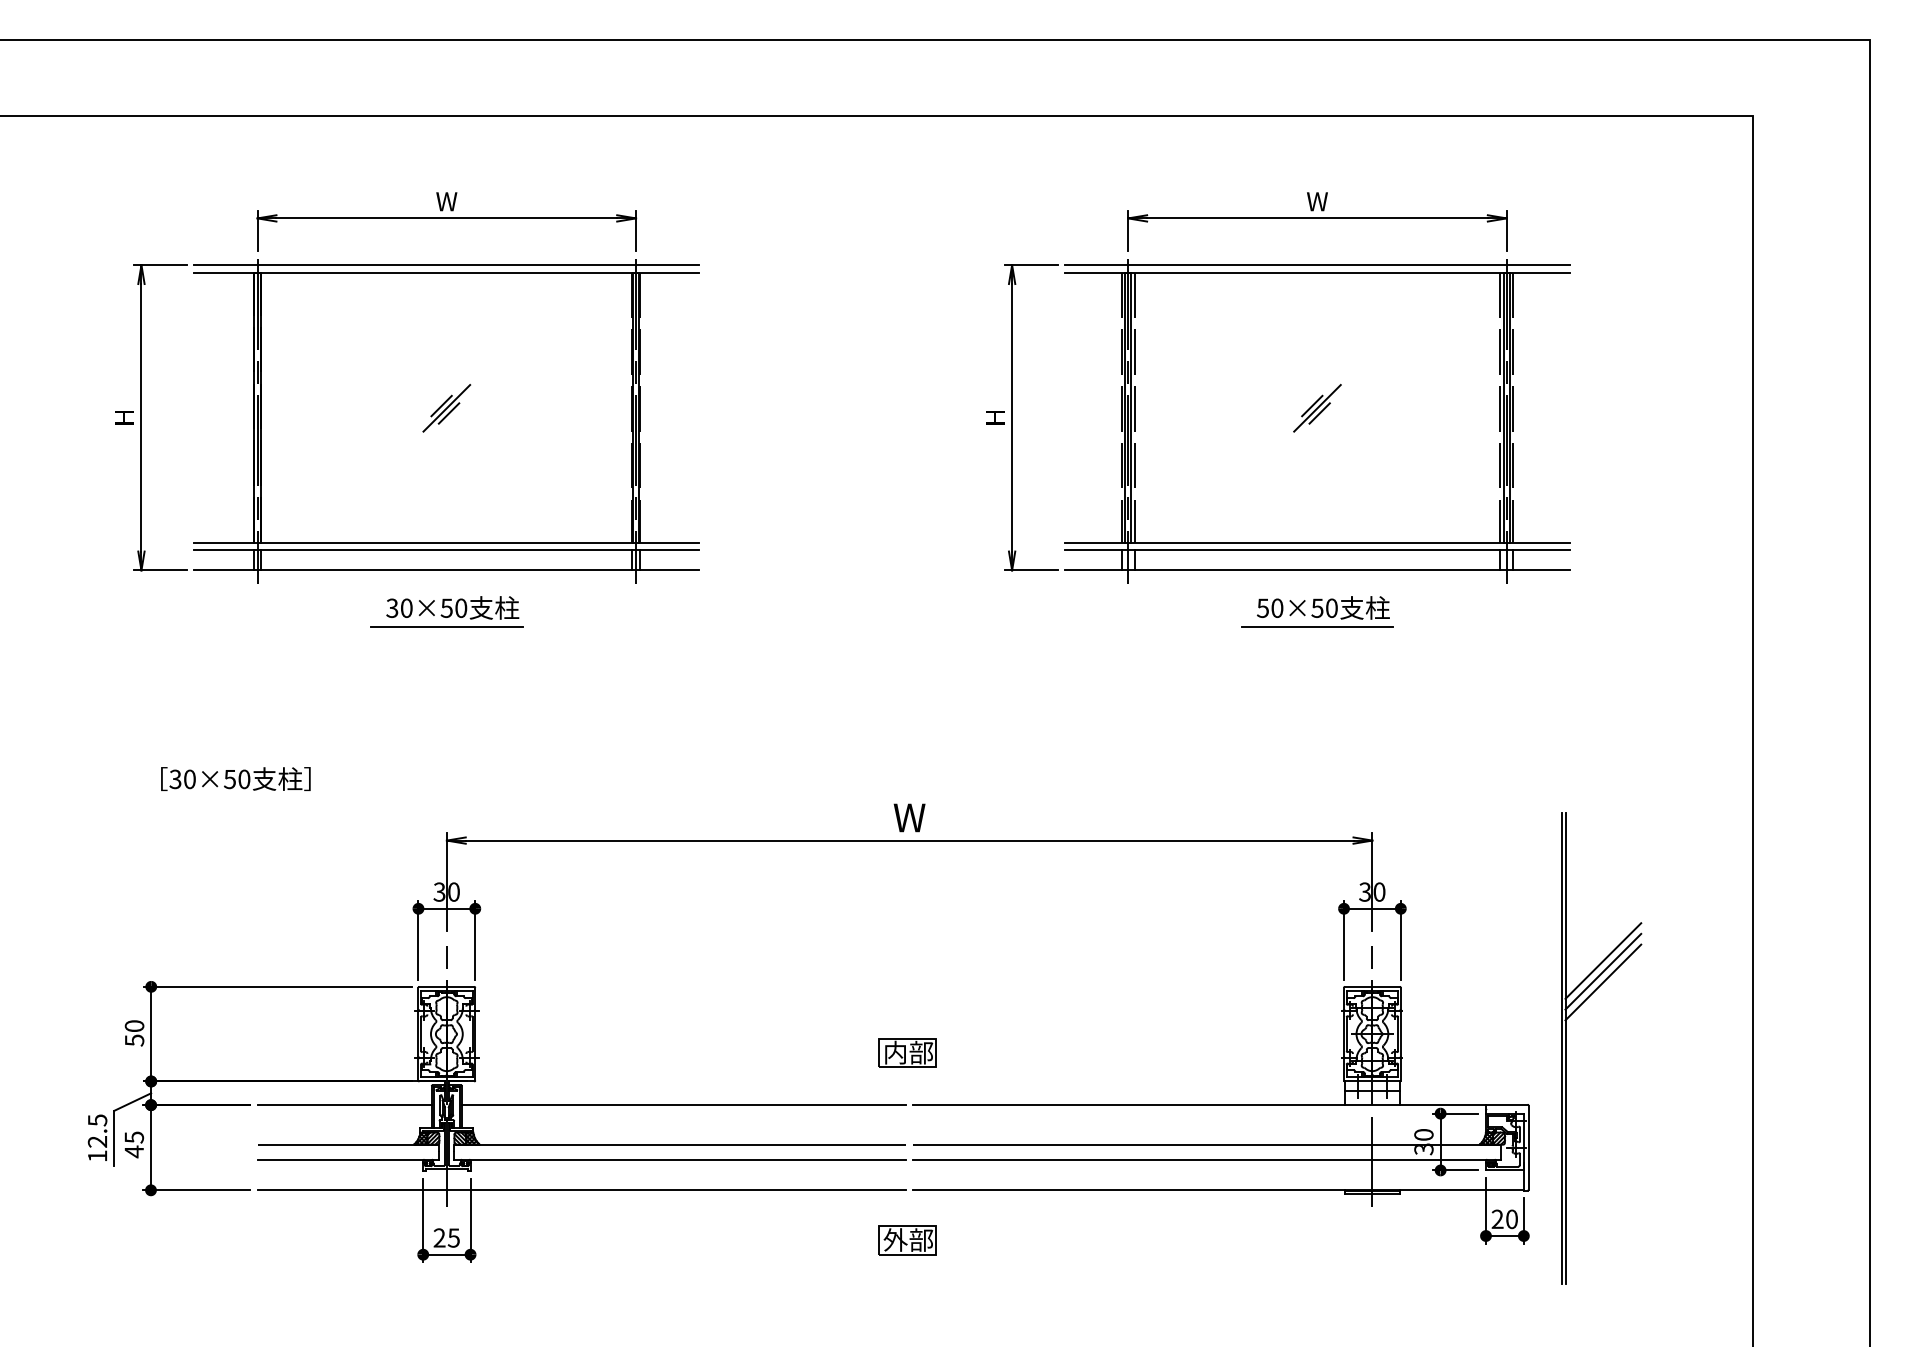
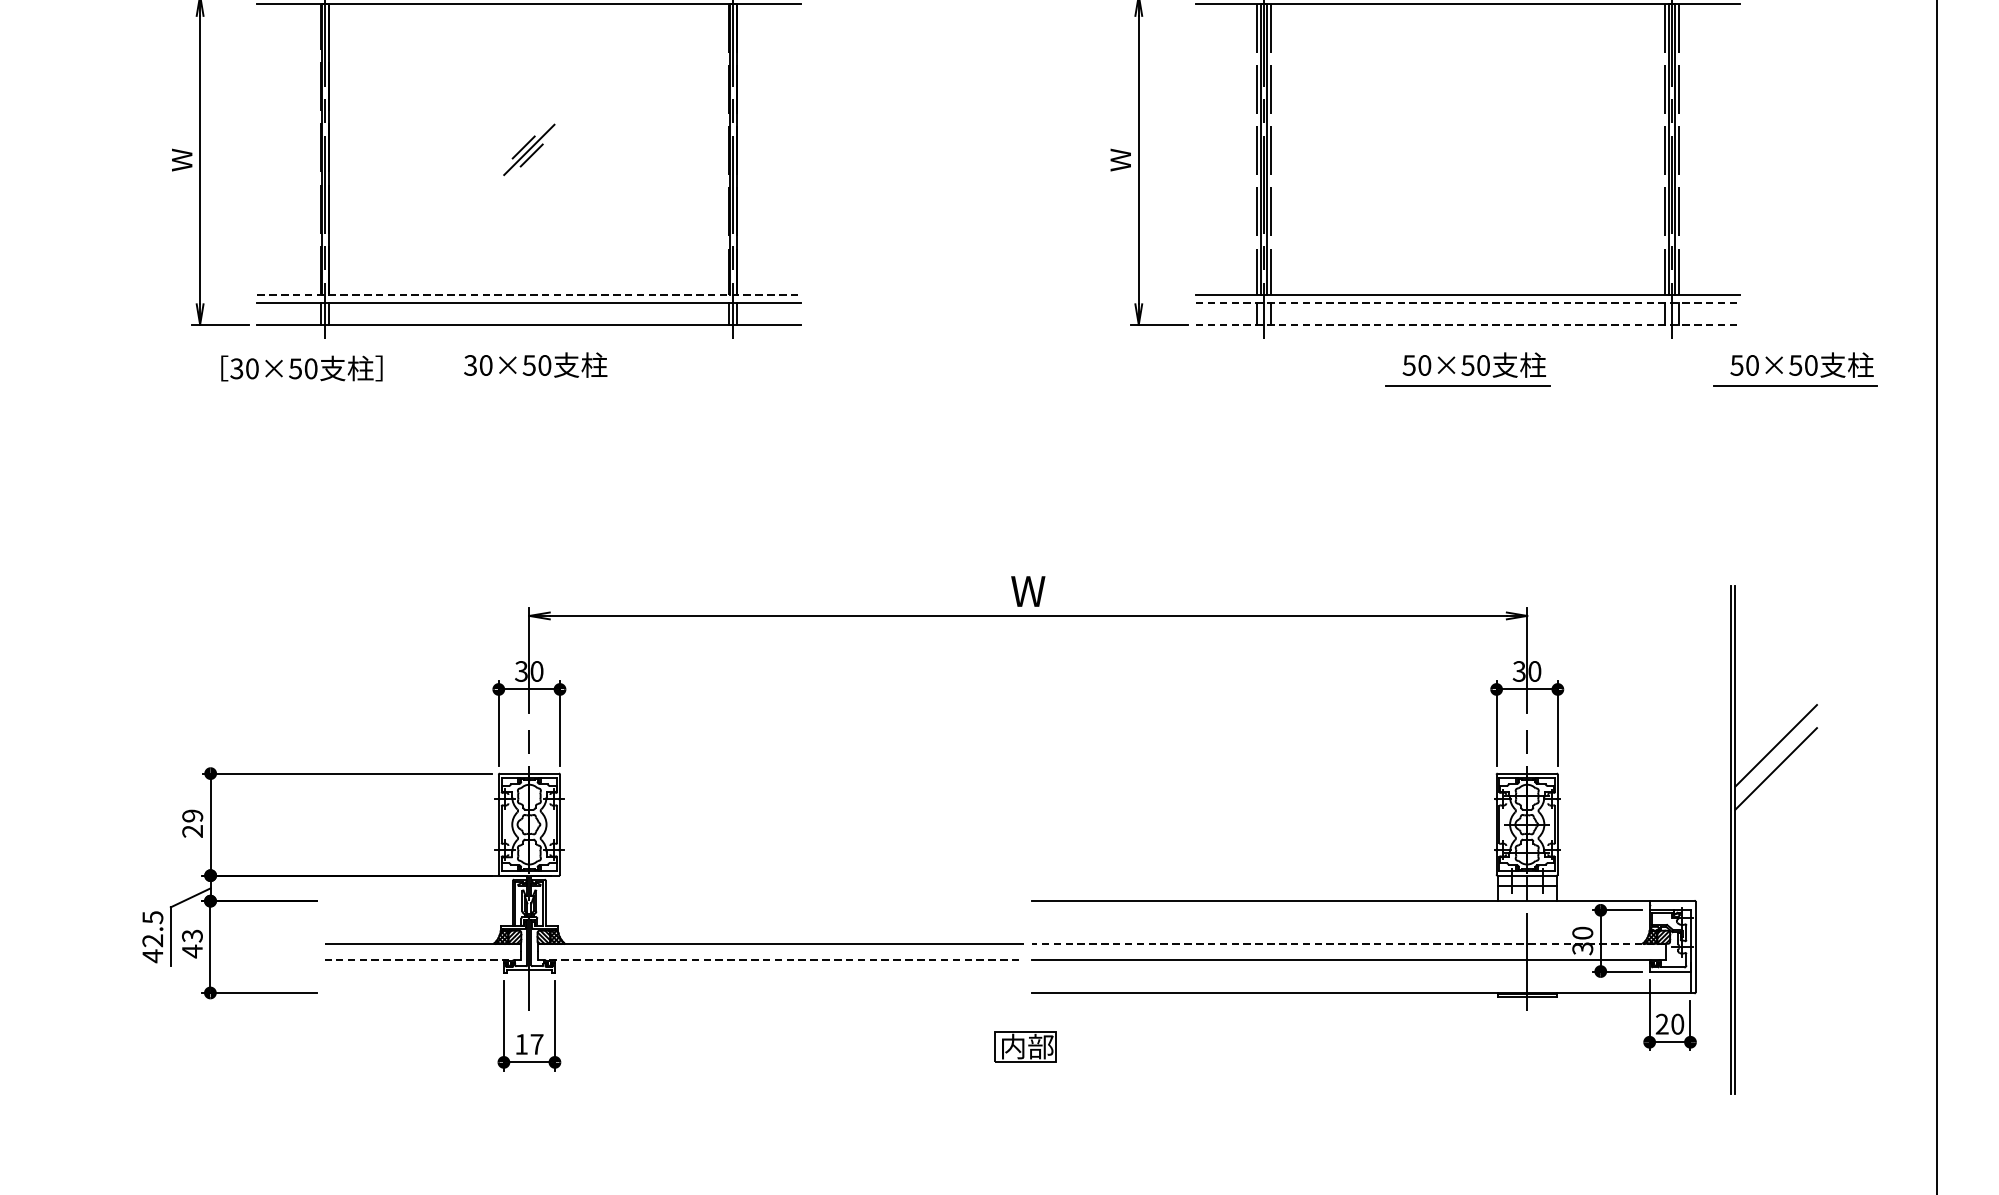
part: (1317, 408) -> (1468, 150), removed
text: (124, 417) -> (181, 159), H -> W
text: (995, 417) -> (1120, 159), H -> W
line: (447, 542) -> (530, 294), solid -> dashed
line: (1317, 550) -> (1468, 303), solid -> dashed
line: (1317, 570) -> (1468, 324), solid -> dashed
part: (1621, 611) -> (1795, 368), added
line: (446, 627) -> (528, 386), removed
text: (235, 778) -> (301, 367), moved
line: (1603, 971) -> (1776, 757), removed
text: (134, 1033) -> (192, 823), 50 -> 29
part: (907, 1052) -> (1025, 844), removed
line: (344, 1105) -> (419, 901), removed
line: (683, 1105) -> (784, 901), removed
text: (133, 1136) -> (191, 934), 45 -> 43
line: (1207, 1144) -> (1349, 943), solid -> dashed
text: (97, 1155) -> (152, 955), 12.5 -> 42.5
line: (348, 1159) -> (423, 959), solid -> dashed
line: (680, 1159) -> (781, 959), solid -> dashed
line: (581, 1190) -> (674, 993), removed
text: (446, 1237) -> (528, 1043), 25 -> 17
text: (895, 1239) -> (1013, 1046), 外部 -> 内部

